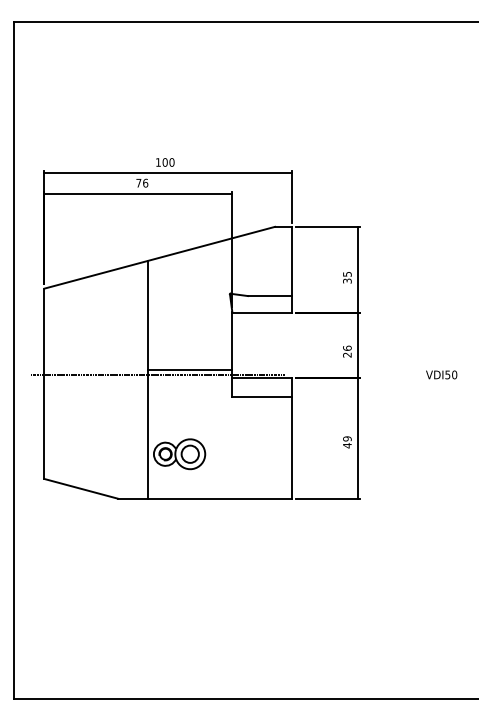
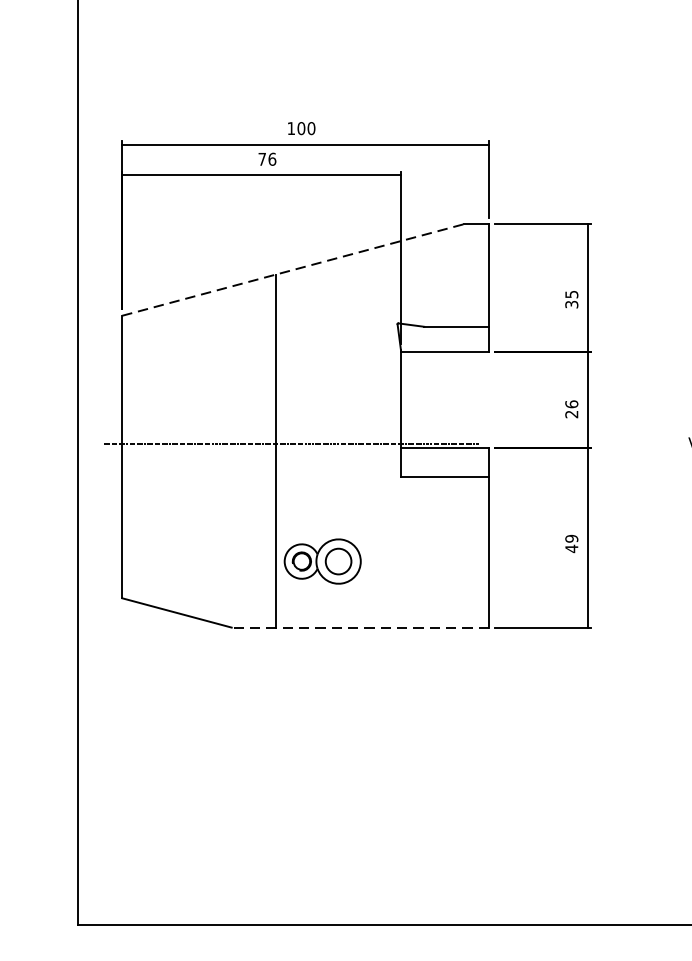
line: (160, 257) -> (294, 269), solid -> dashed
line: (190, 370) -> (338, 437), removed
line: (204, 498) -> (359, 627), solid -> dashed

